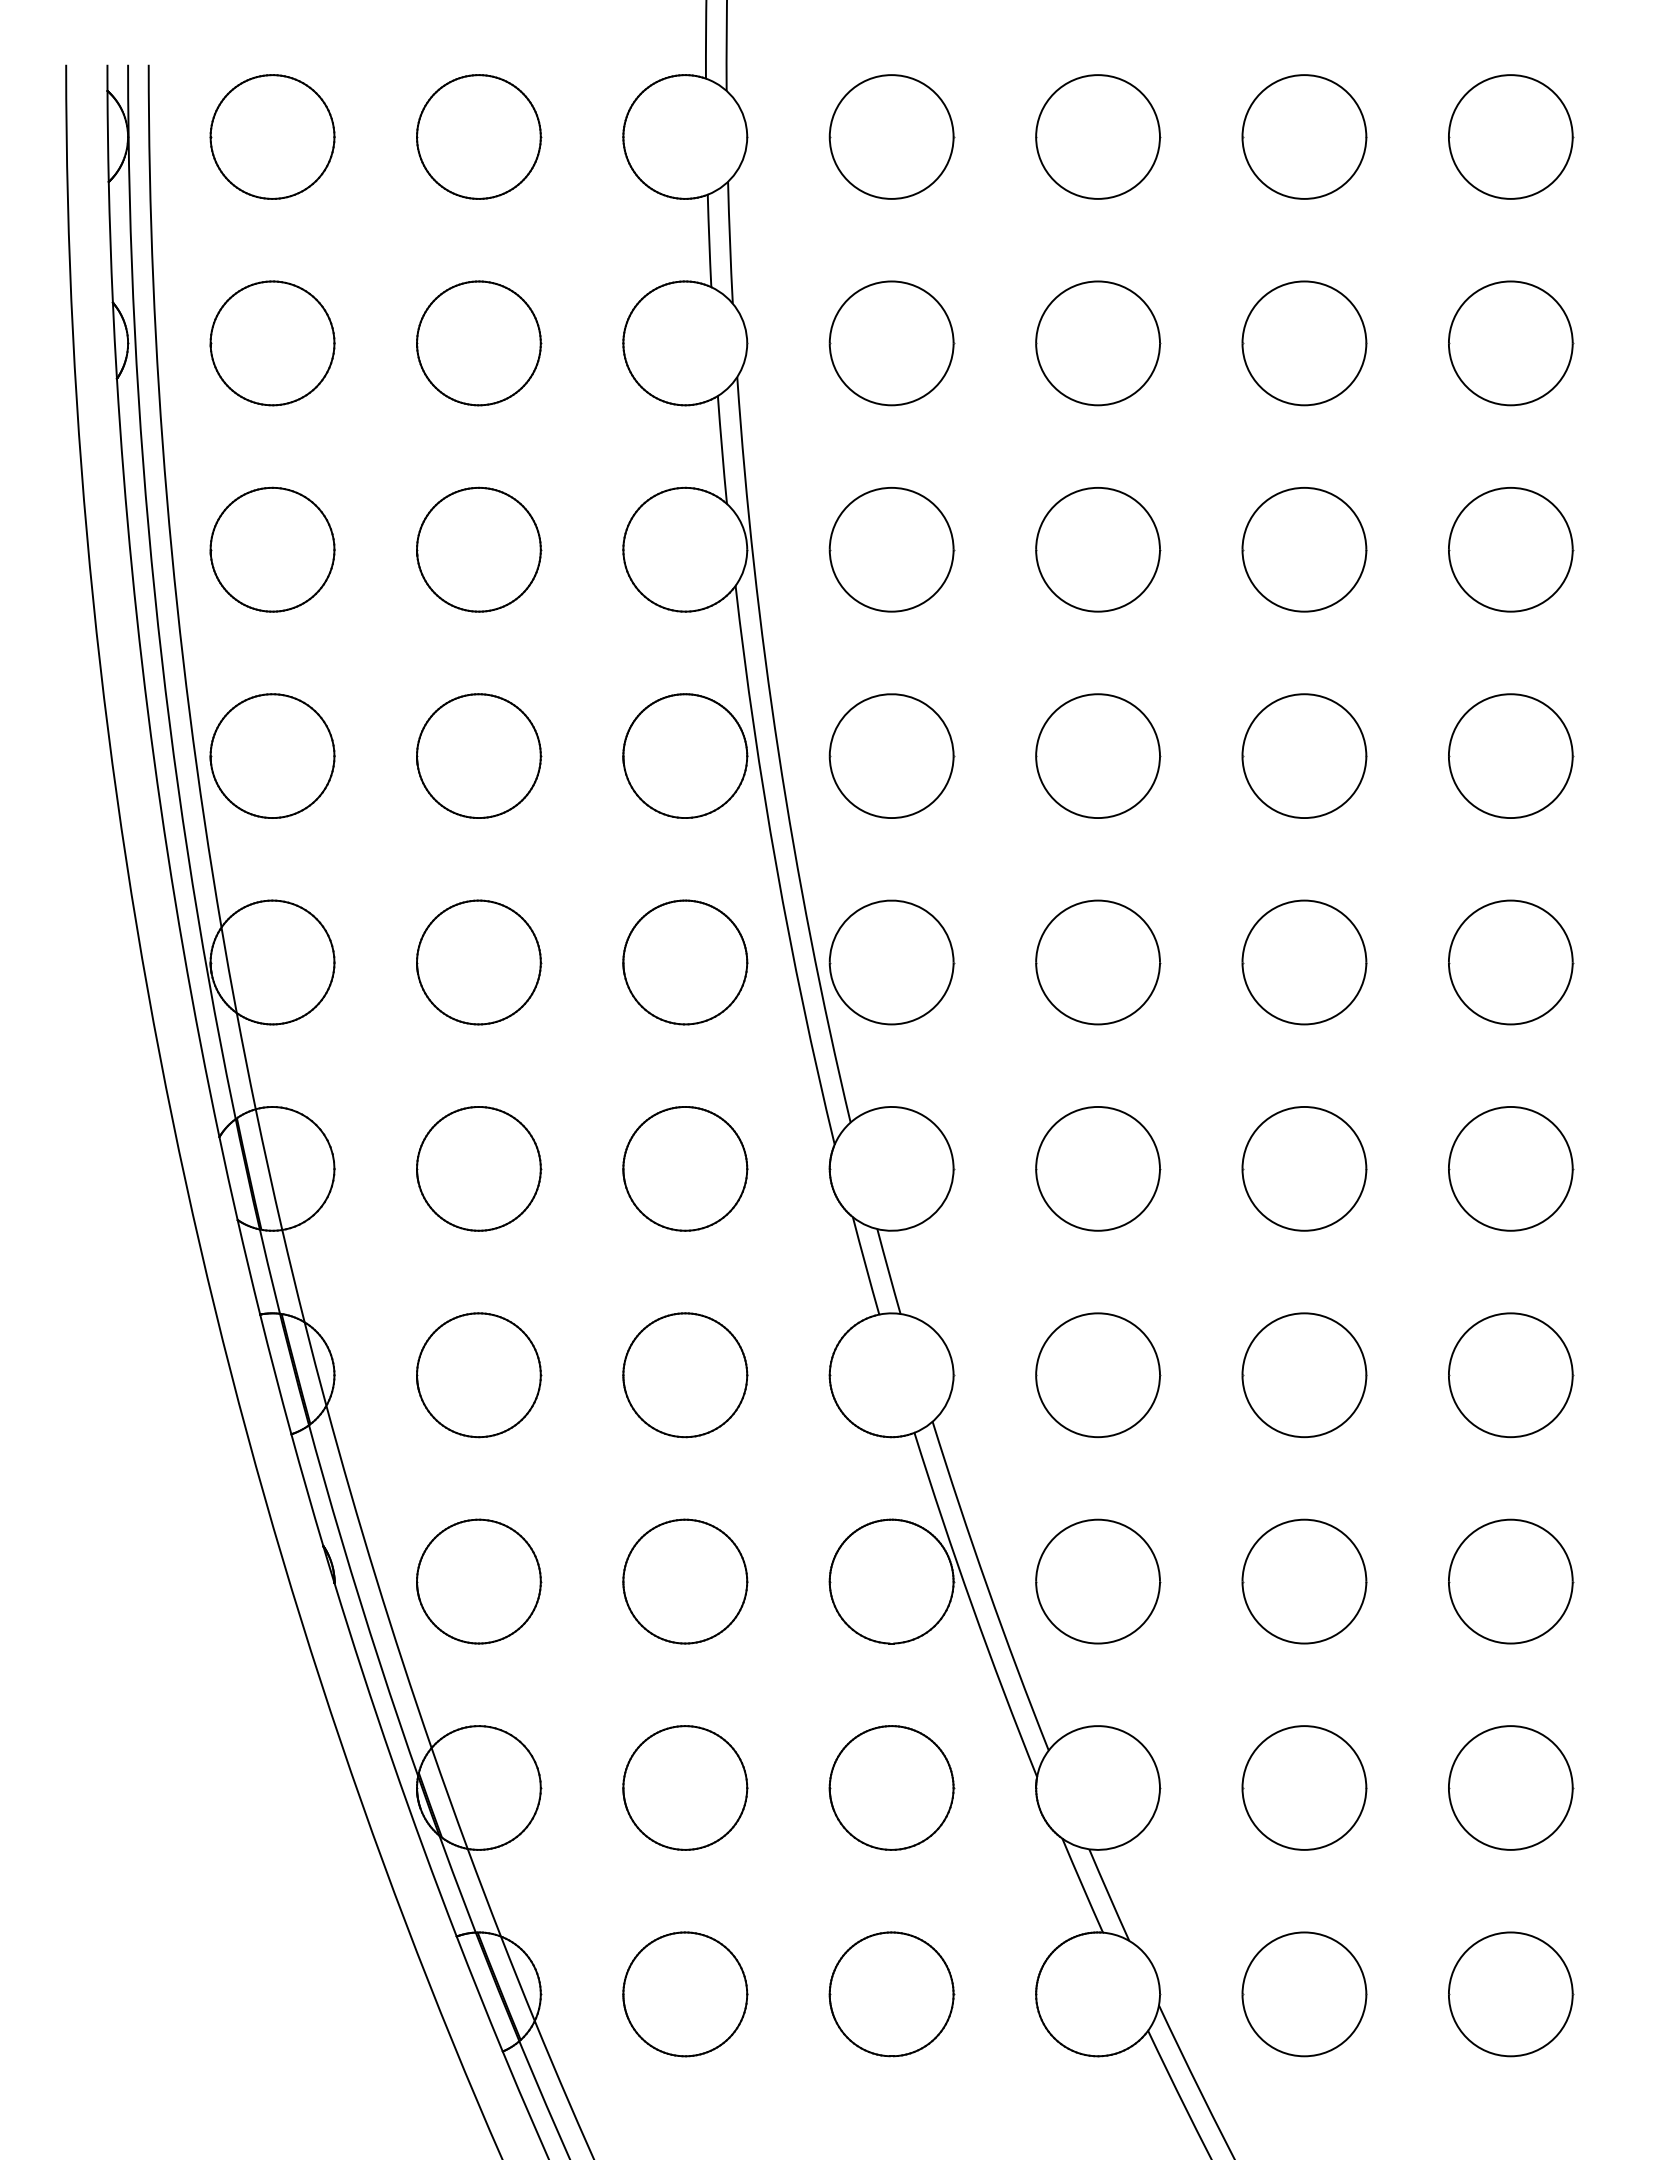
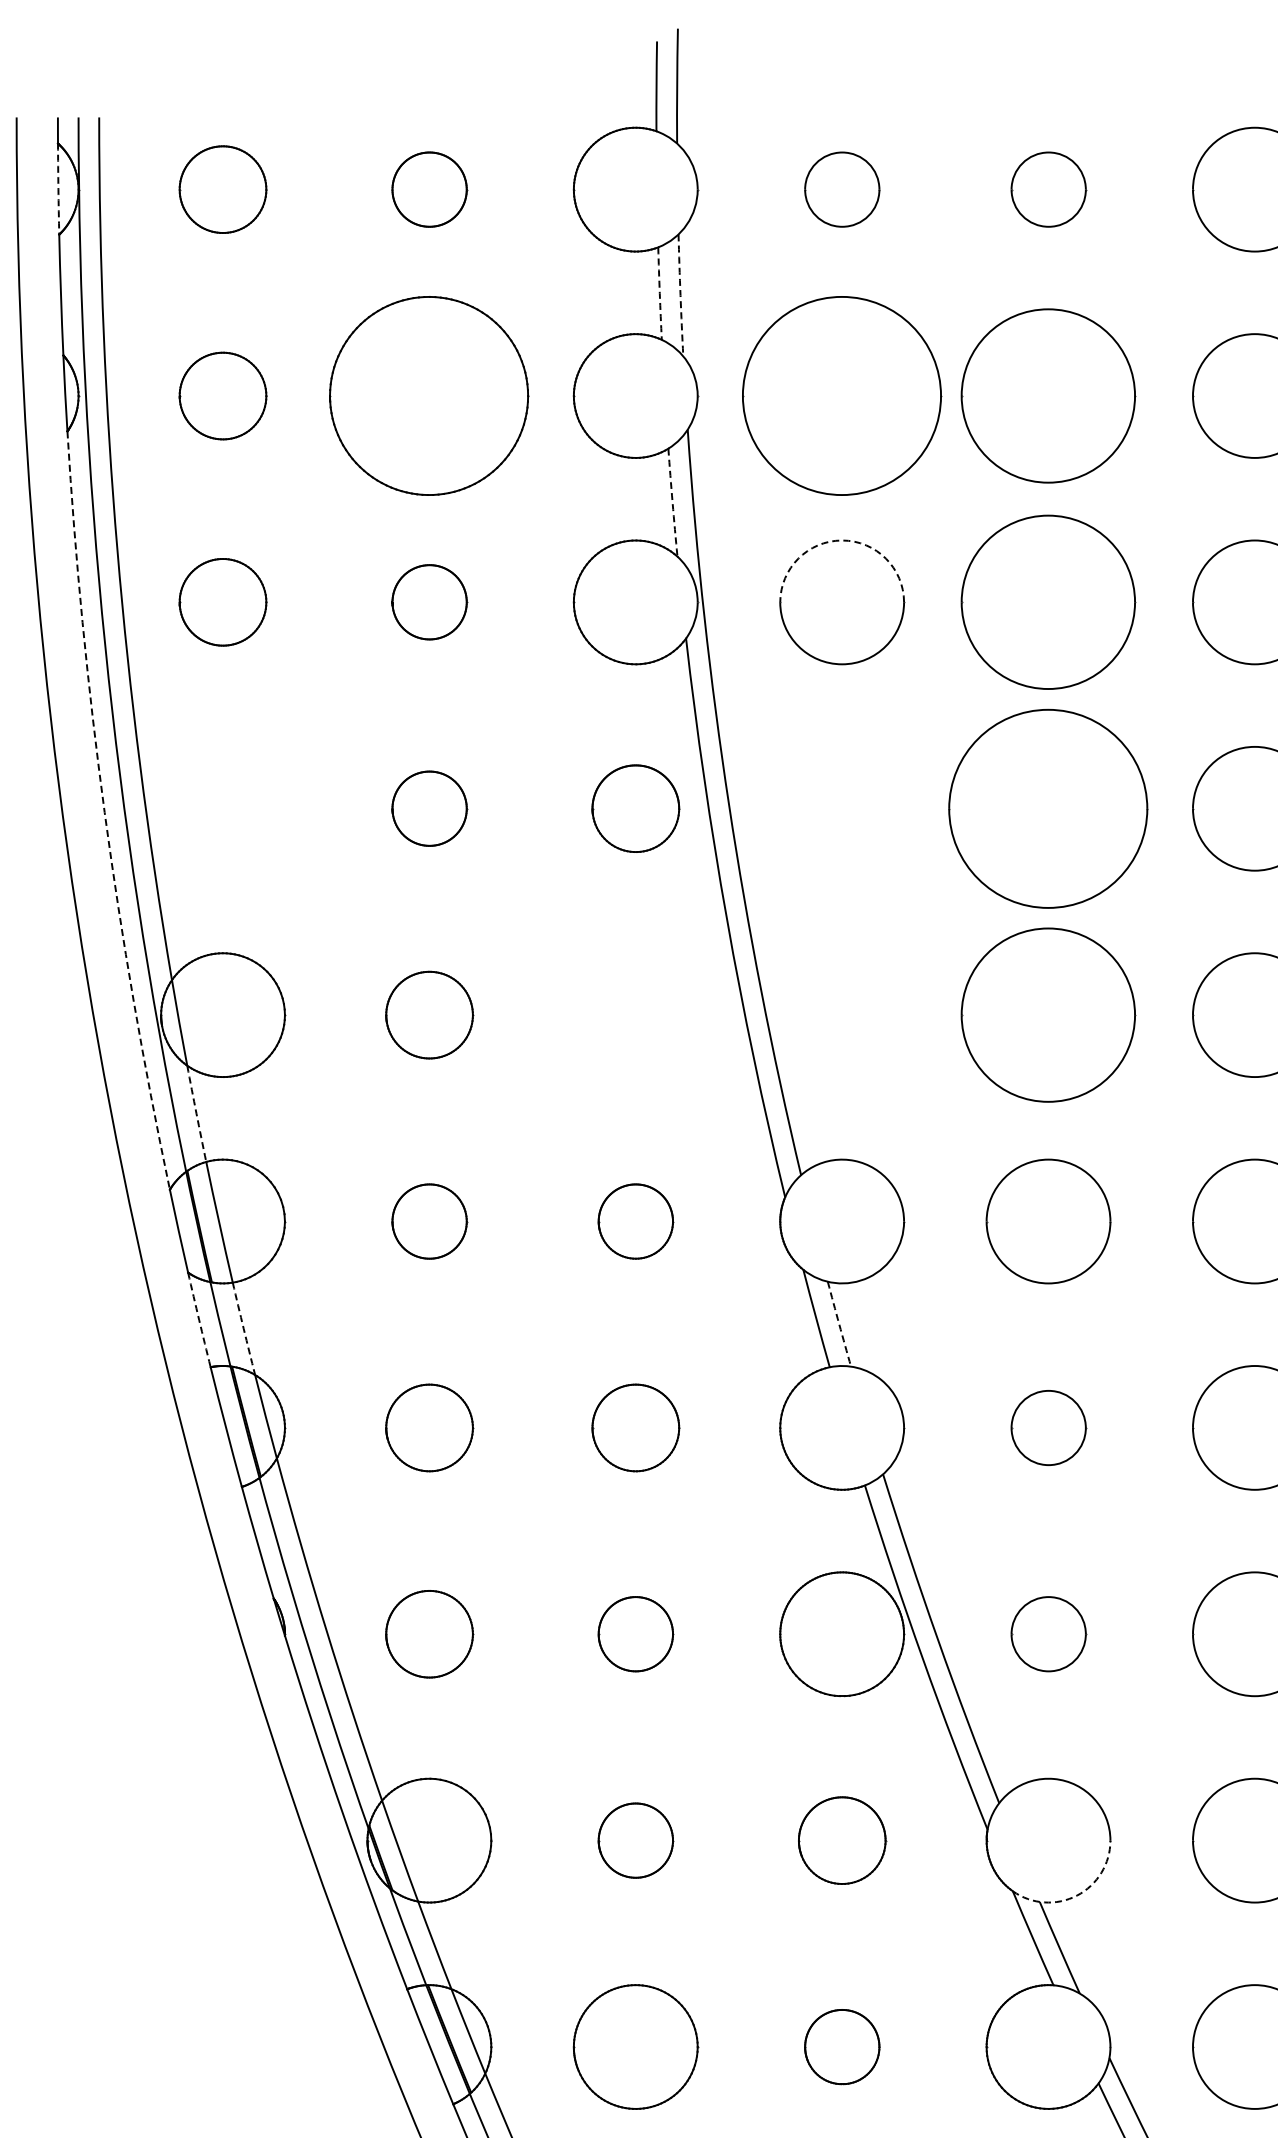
arc: (107, 136) -> (57, 189), solid -> dashed
part: (272, 136) -> (222, 189), size x0.7
part: (479, 136) -> (429, 189), size x0.6
part: (891, 136) -> (841, 189), size x0.6
part: (1098, 136) -> (1048, 189), size x0.6
arc: (709, 240) -> (659, 293), solid -> dashed
arc: (730, 242) -> (680, 295), solid -> dashed
part: (272, 343) -> (222, 396), size x0.7
part: (479, 343) -> (429, 396), size x1.6
part: (891, 343) -> (841, 396), size x1.6
part: (1098, 343) -> (1048, 396), size x1.4
arc: (722, 450) -> (672, 503), solid -> dashed
arc: (891, 487) -> (841, 540), solid -> dashed
part: (272, 549) -> (222, 602), size x0.7
part: (479, 549) -> (429, 602), size x0.6
part: (1098, 549) -> (1048, 602), size x1.4
part: (272, 755) -> (222, 808), removed
part: (479, 755) -> (429, 808), size x0.6
part: (685, 755) -> (635, 808), size x0.7
part: (891, 755) -> (841, 808), removed
part: (1098, 755) -> (1048, 808), size x1.6
arc: (154, 759) -> (104, 812), solid -> dashed
part: (479, 962) -> (429, 1015), size x0.7
part: (685, 962) -> (635, 1015), removed
part: (891, 962) -> (841, 1015), removed
part: (1098, 962) -> (1048, 1015), size x1.4
arc: (246, 1061) -> (196, 1114), solid -> dashed
part: (479, 1168) -> (429, 1221), size x0.6
part: (685, 1168) -> (635, 1221), size x0.6
arc: (248, 1267) -> (198, 1320), solid -> dashed
arc: (888, 1271) -> (838, 1324), solid -> dashed
arc: (293, 1276) -> (243, 1329), solid -> dashed
part: (479, 1375) -> (429, 1428), size x0.7
part: (685, 1375) -> (635, 1428), size x0.7
part: (1098, 1375) -> (1048, 1428), size x0.6
part: (479, 1581) -> (429, 1634), size x0.7
part: (685, 1581) -> (635, 1634), size x0.6
part: (1098, 1581) -> (1048, 1634), size x0.6
part: (685, 1787) -> (635, 1840), size x0.6
part: (891, 1787) -> (841, 1840), size x0.7
arc: (1126, 1842) -> (1076, 1895), solid -> dashed
part: (891, 1994) -> (841, 2047), size x0.6

